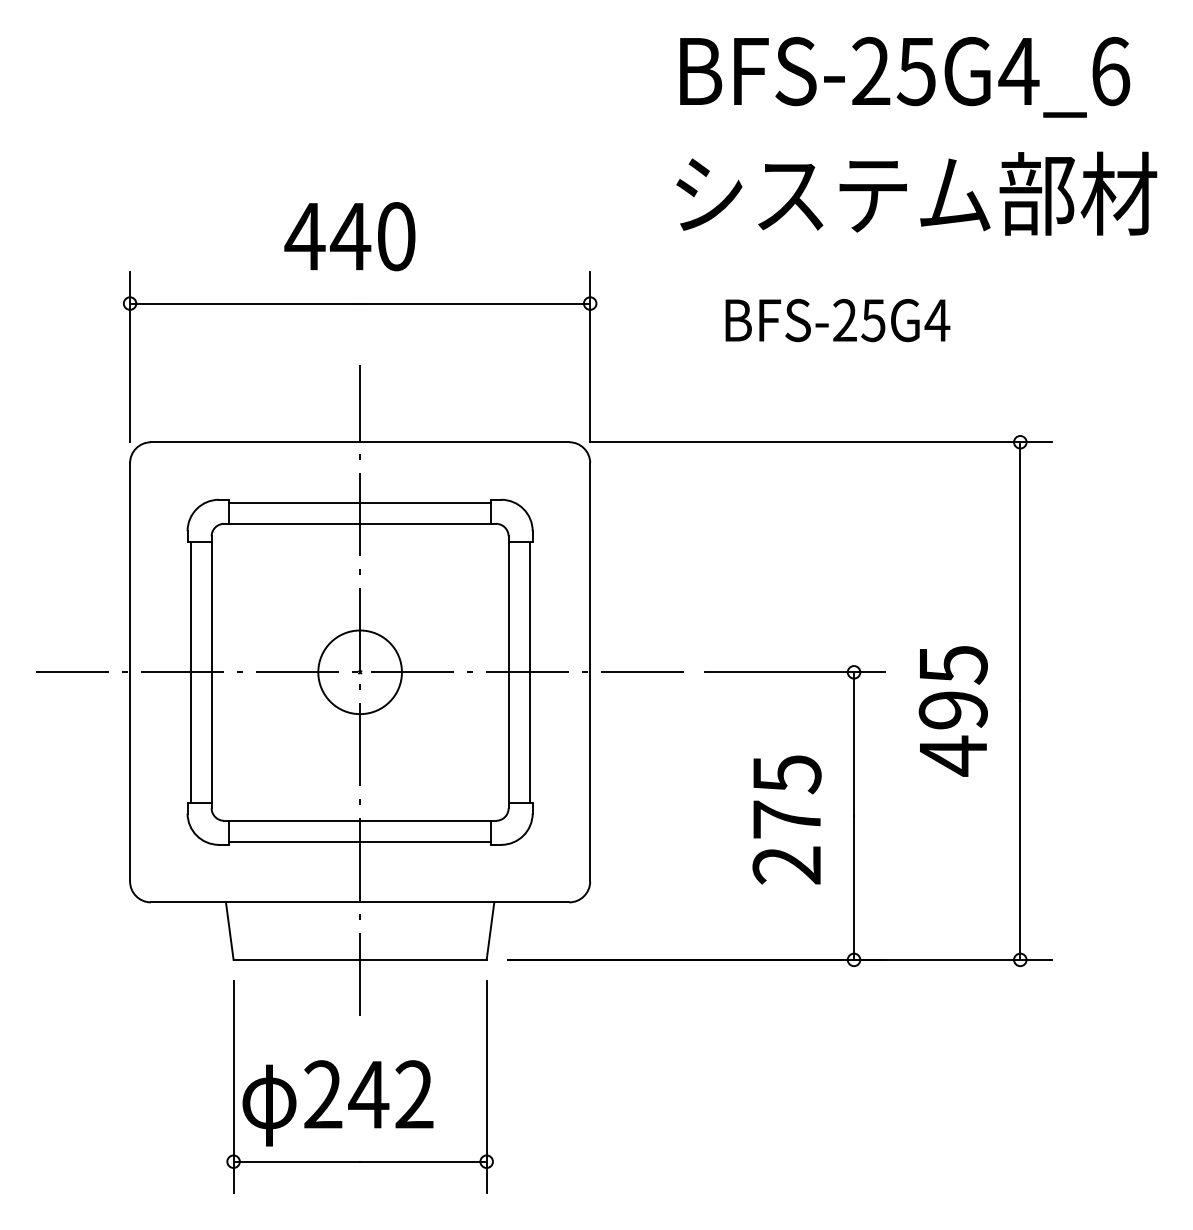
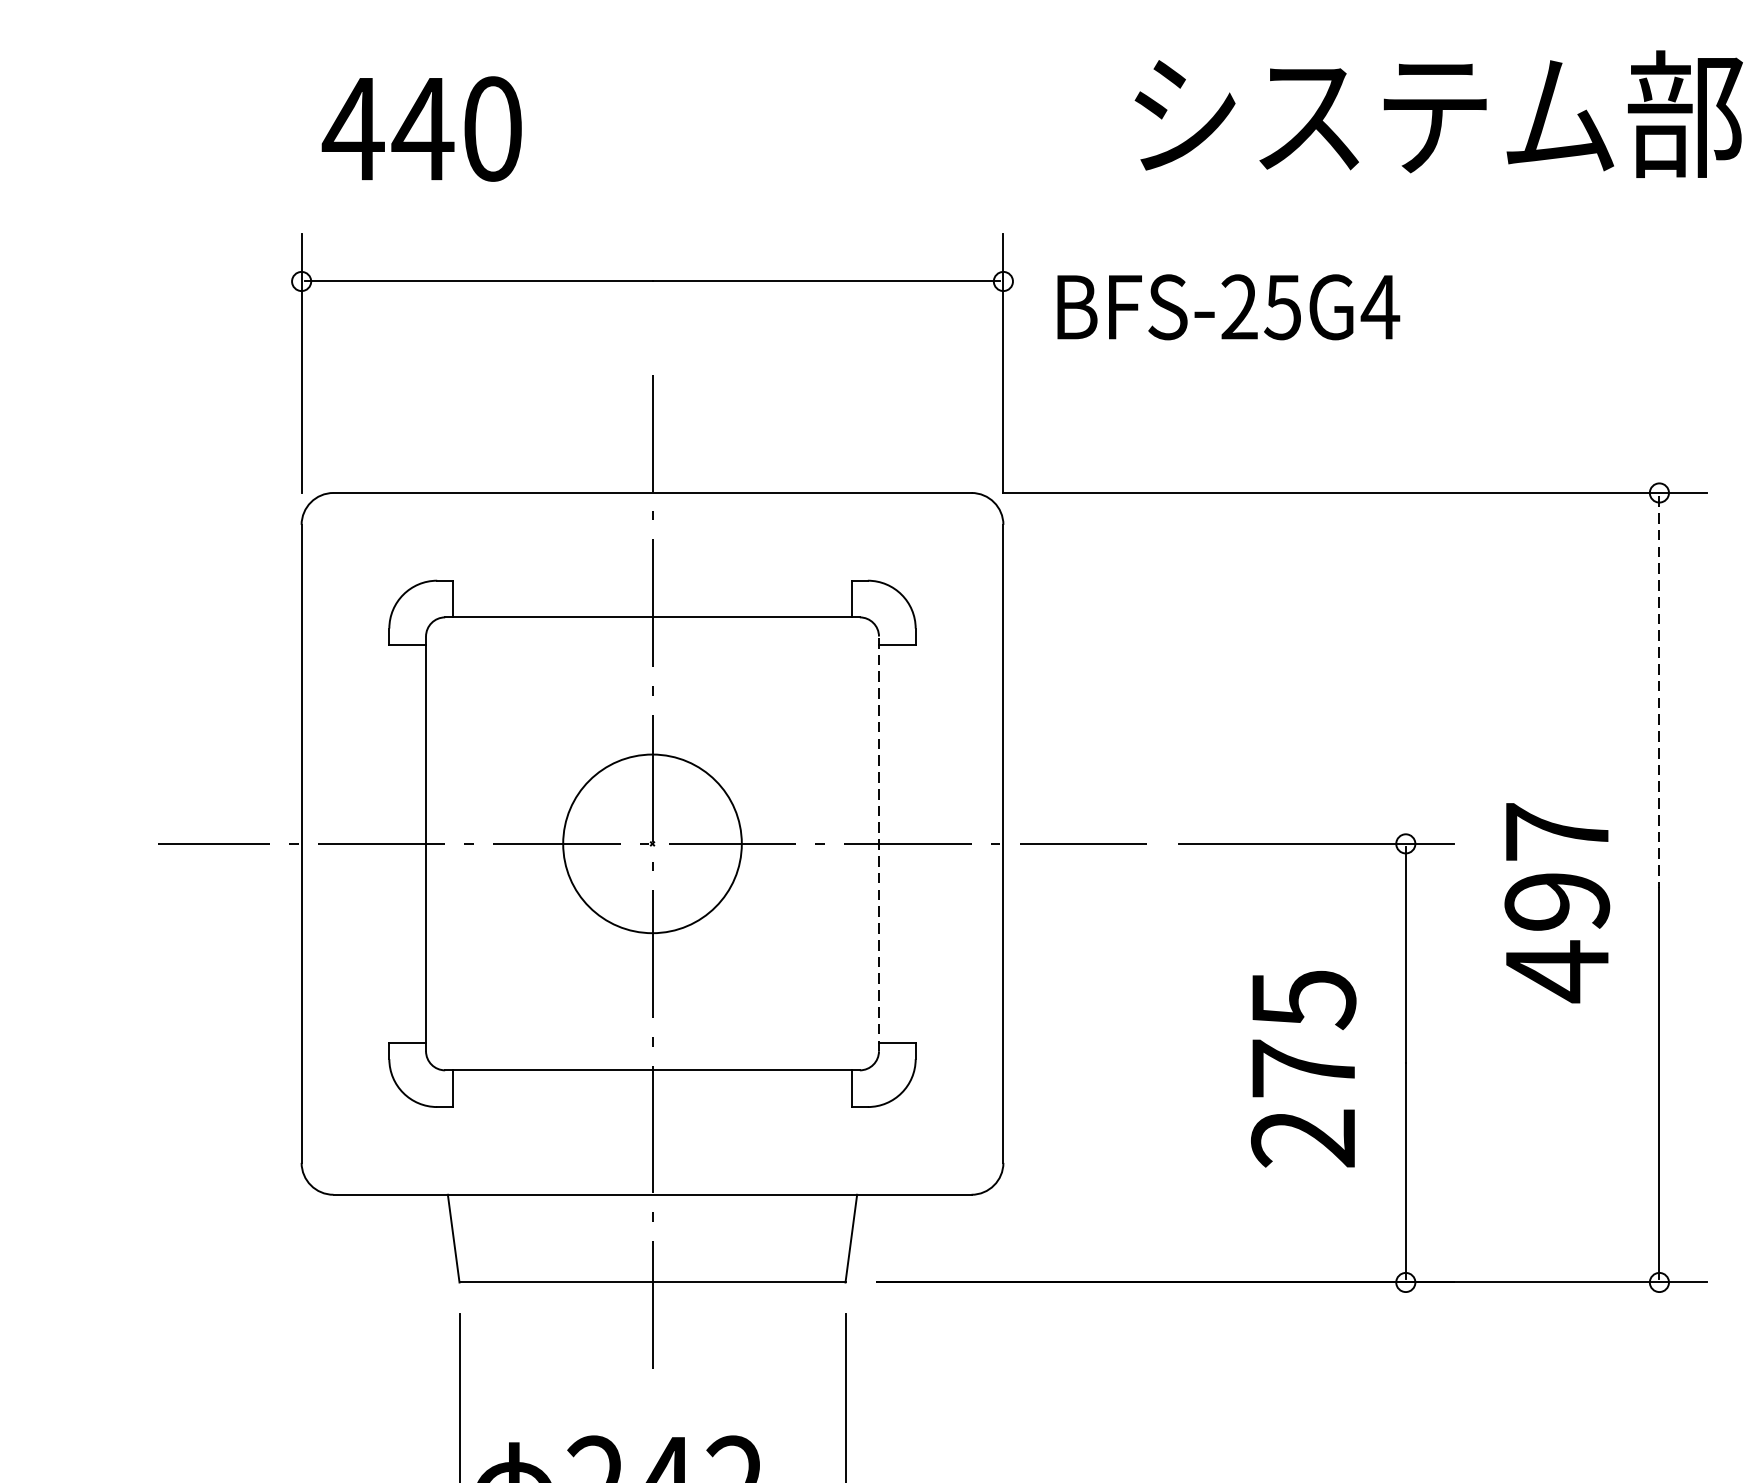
text: (349, 236) -> (421, 128), moved
text: (837, 320) -> (1228, 307), moved
line: (359, 502) -> (651, 584), removed
line: (1020, 573) -> (1659, 693), solid -> dashed
text: (953, 664) -> (1557, 831), 495 -> 497
line: (190, 672) -> (393, 844), removed
circle: (359, 672) -> (651, 844), size x1.4
line: (508, 672) -> (878, 844), solid -> dashed
line: (529, 672) -> (910, 844), removed
line: (359, 841) -> (651, 1101), removed

